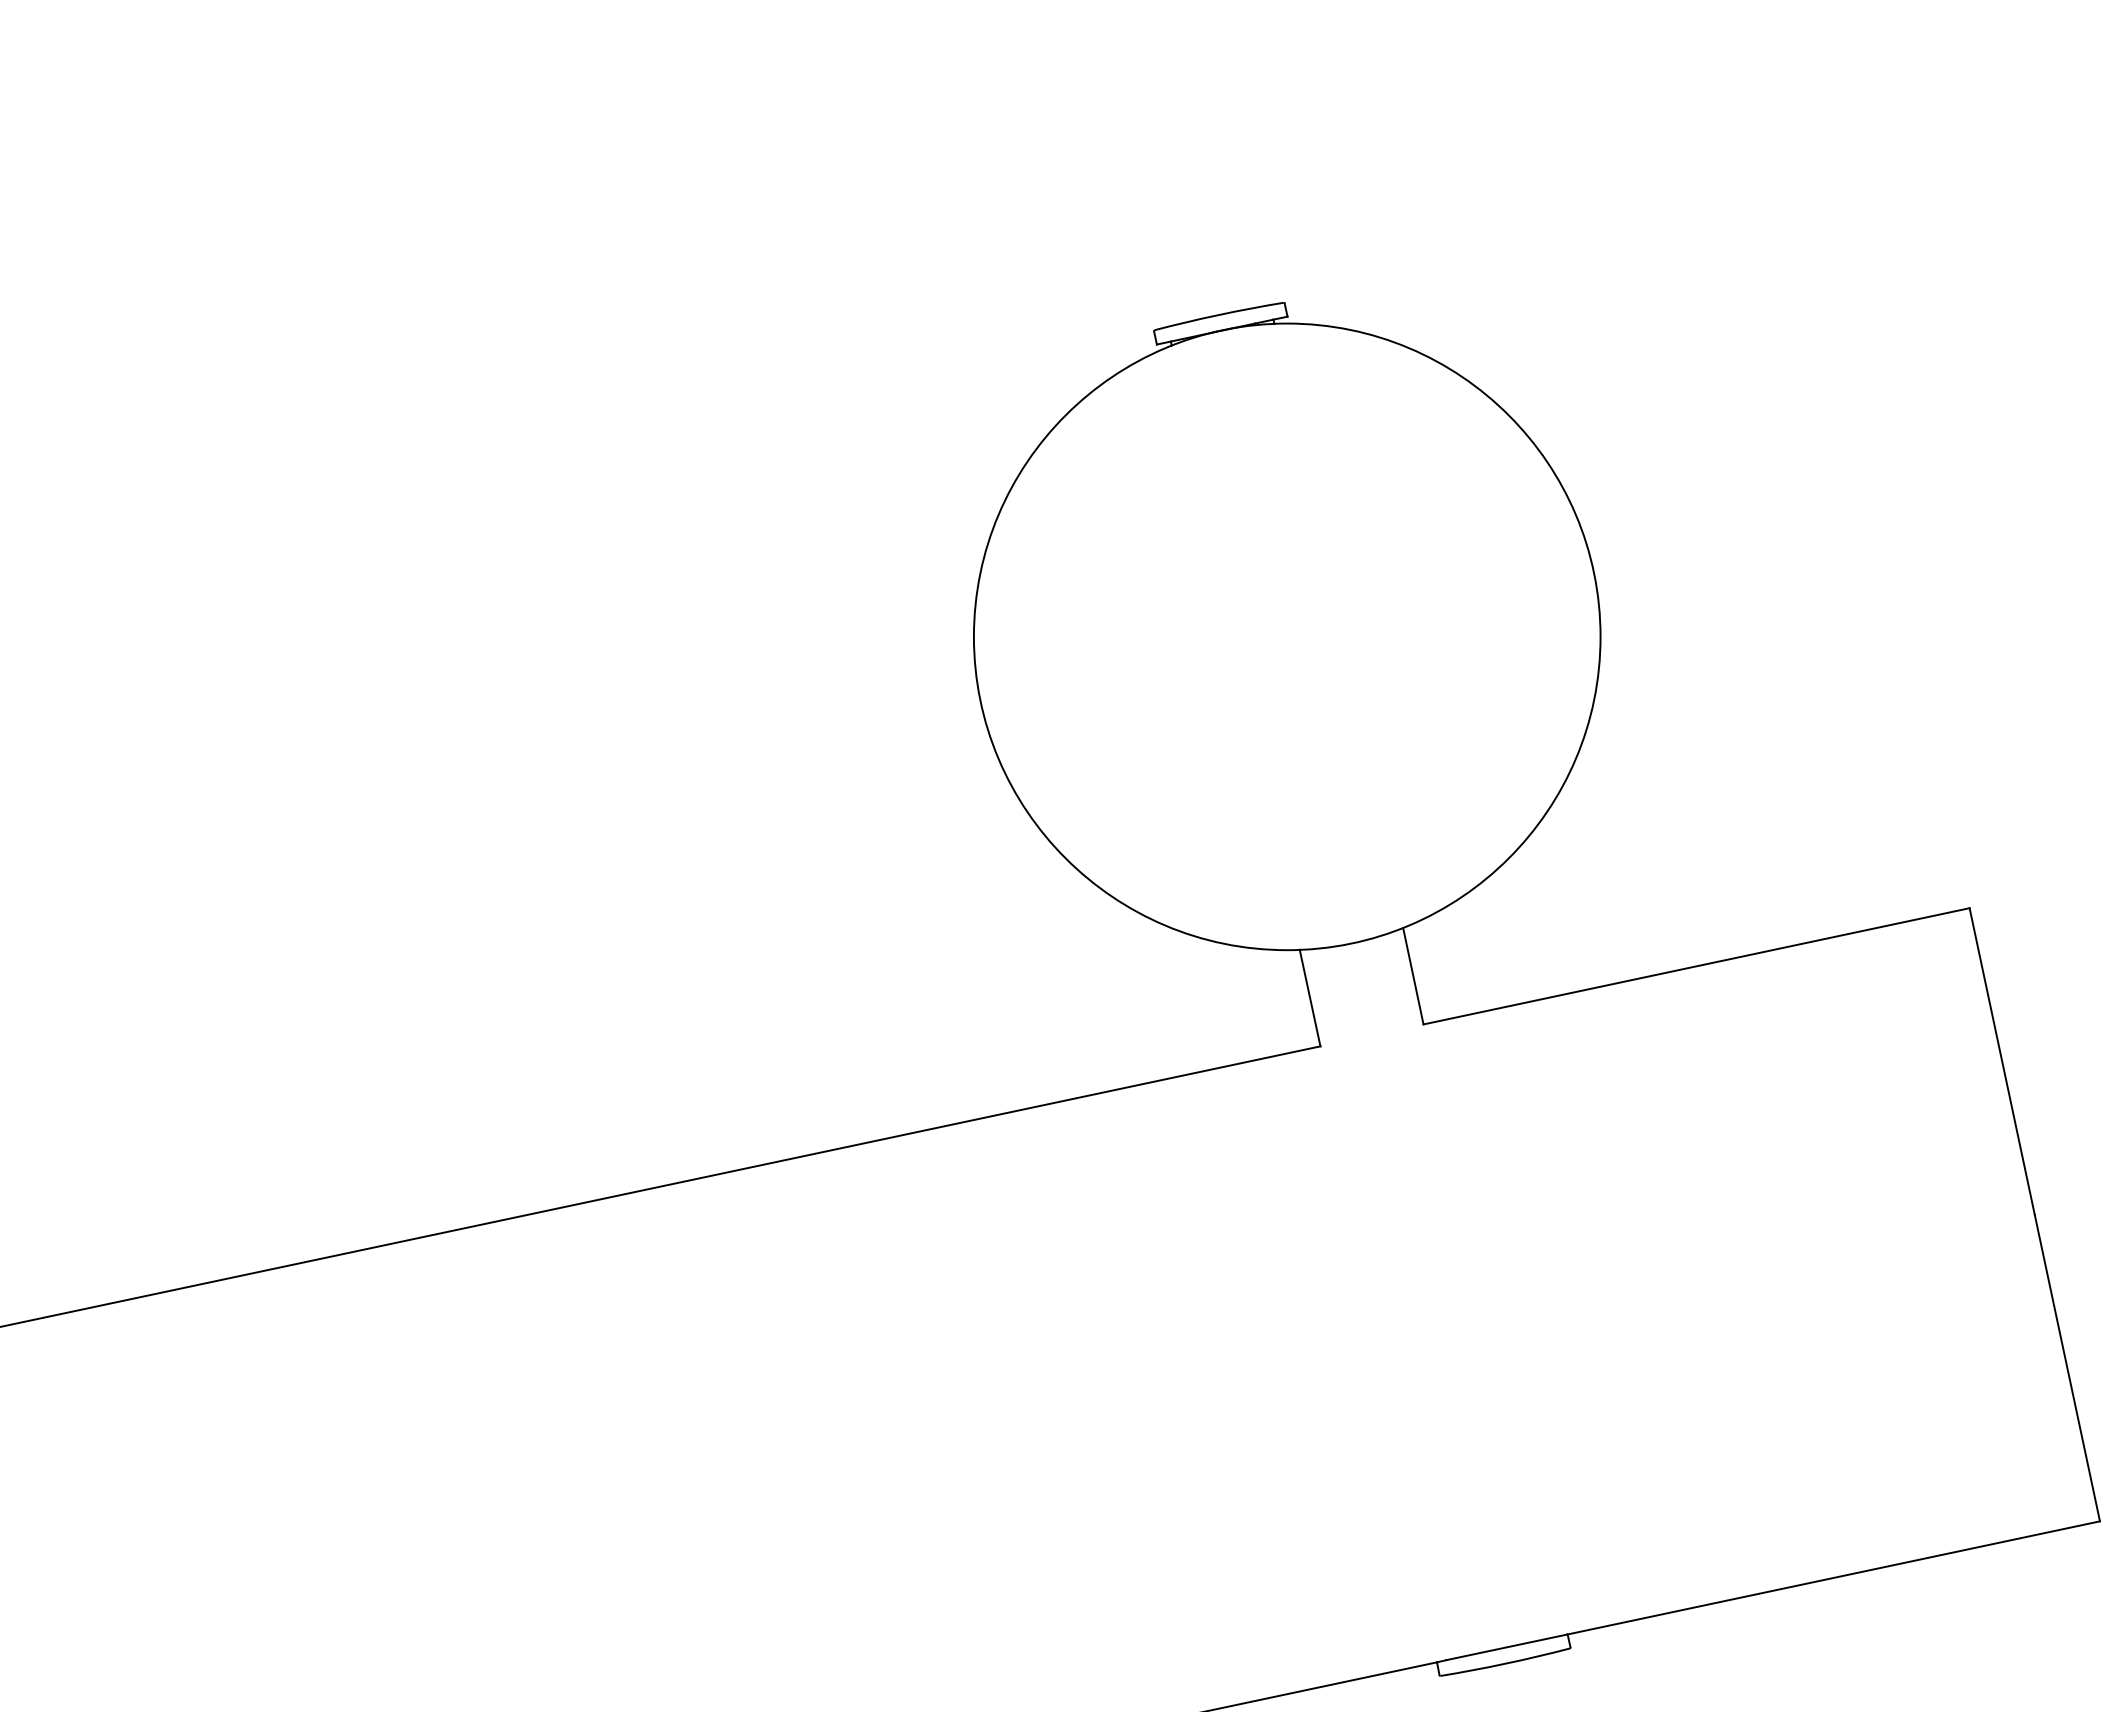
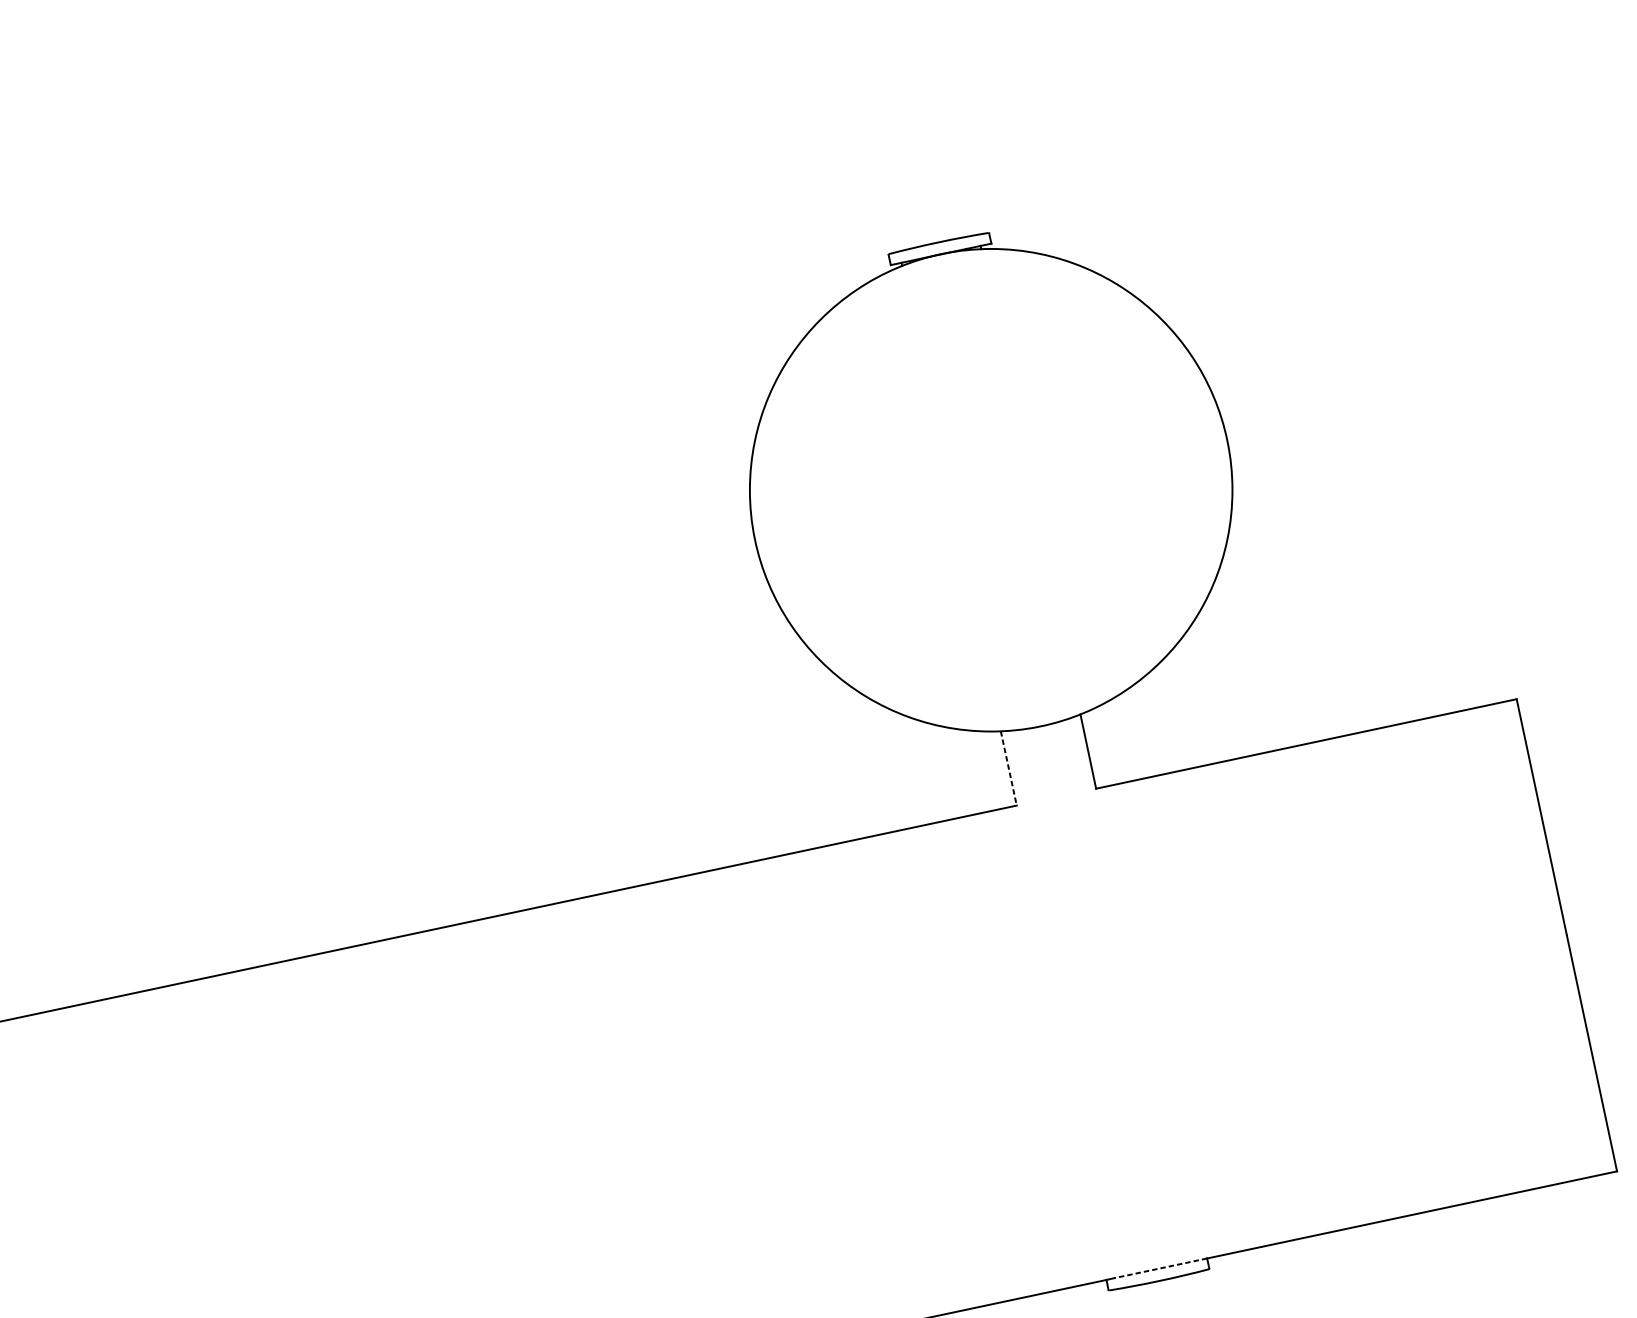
line: (1310, 998) -> (1009, 768), solid -> dashed
line: (1507, 1647) -> (1160, 1268), solid -> dashed

